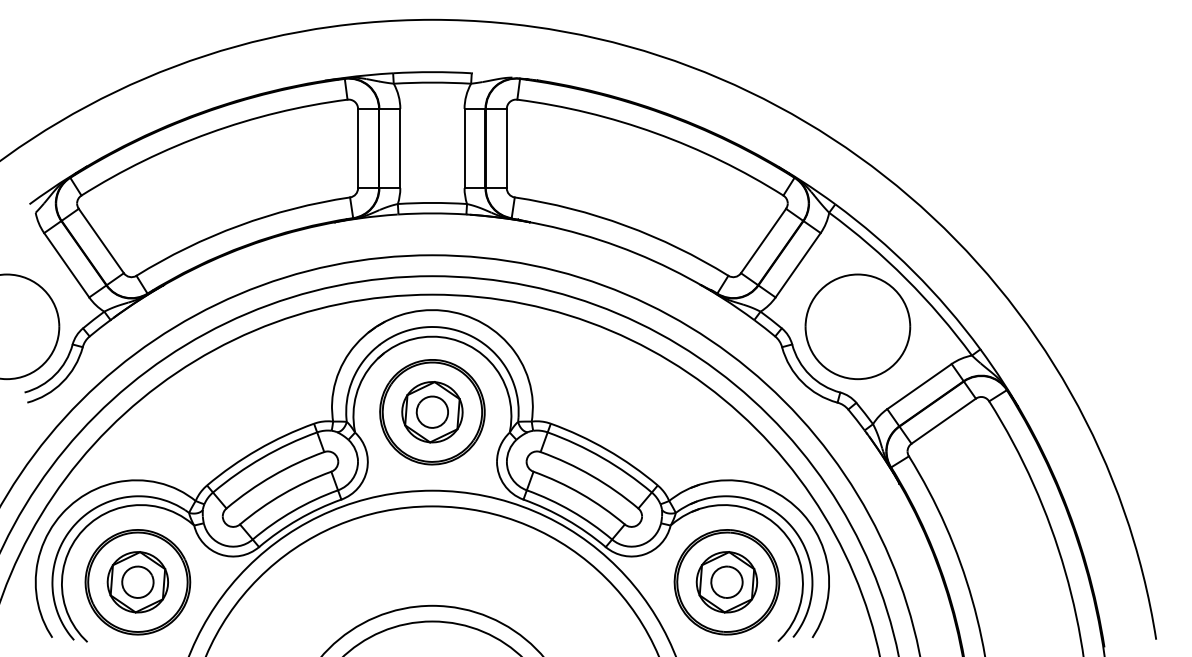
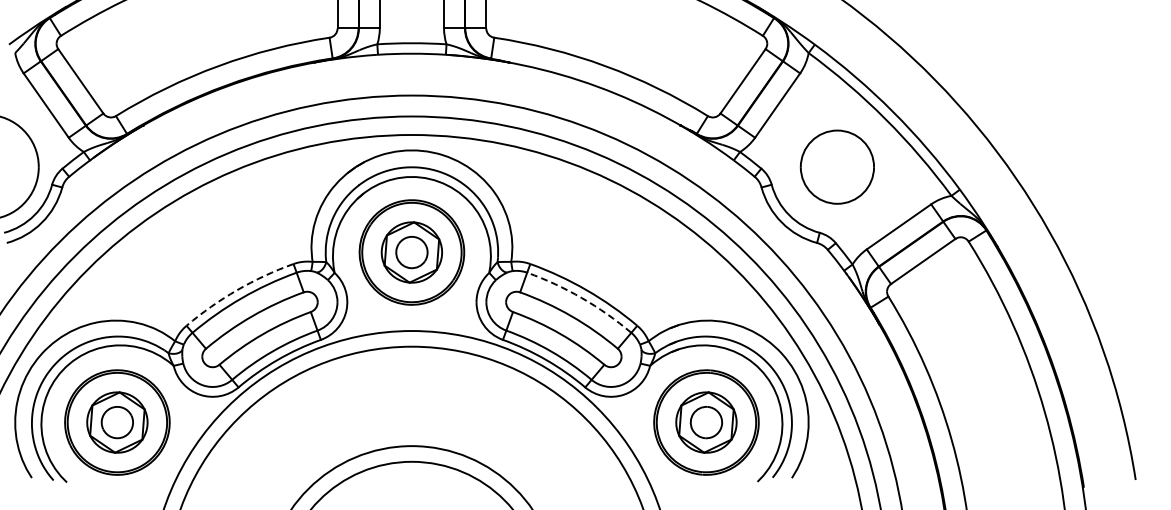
part: (857, 326) -> (836, 166), size x0.7
arc: (257, 449) -> (236, 289), solid -> dashed
arc: (602, 457) -> (581, 297), solid -> dashed

